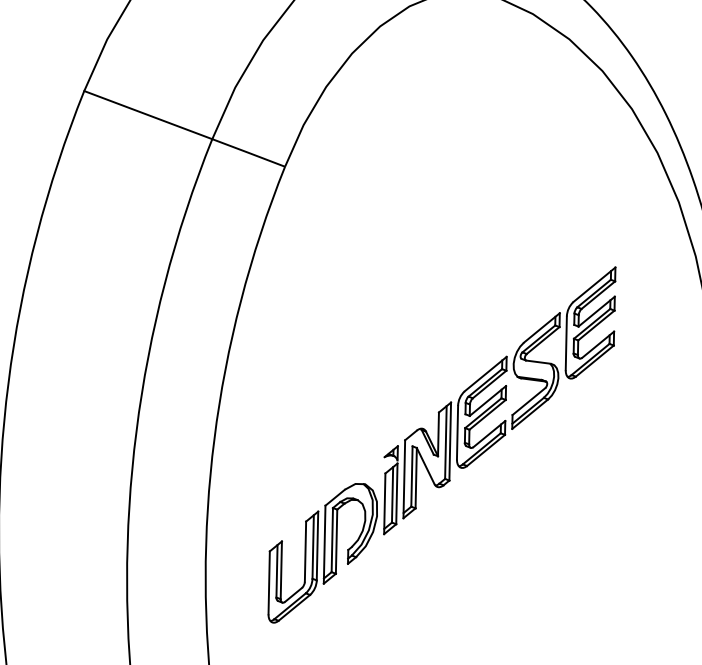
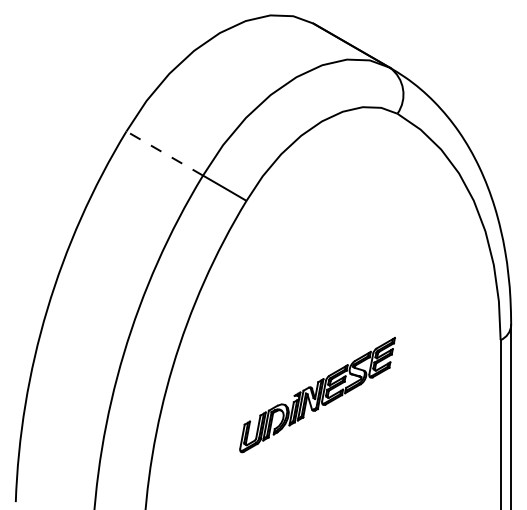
line: (147, 115) -> (164, 153), solid -> dashed
part: (442, 444) -> (317, 394), size x0.6

